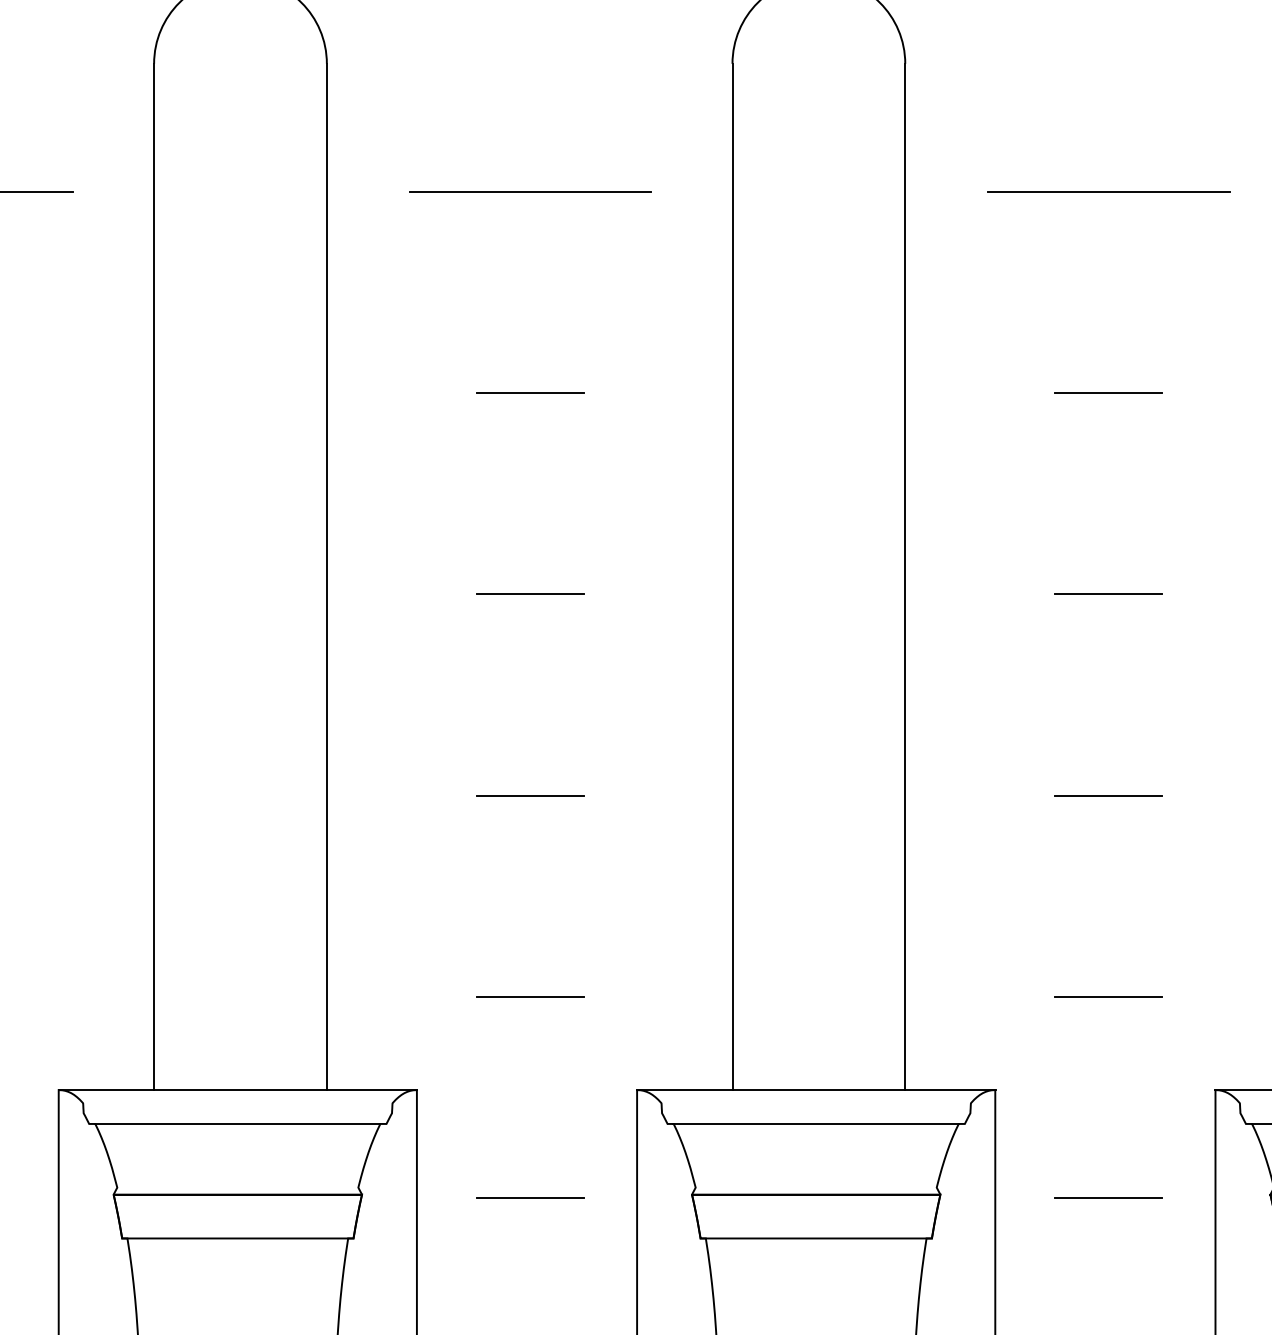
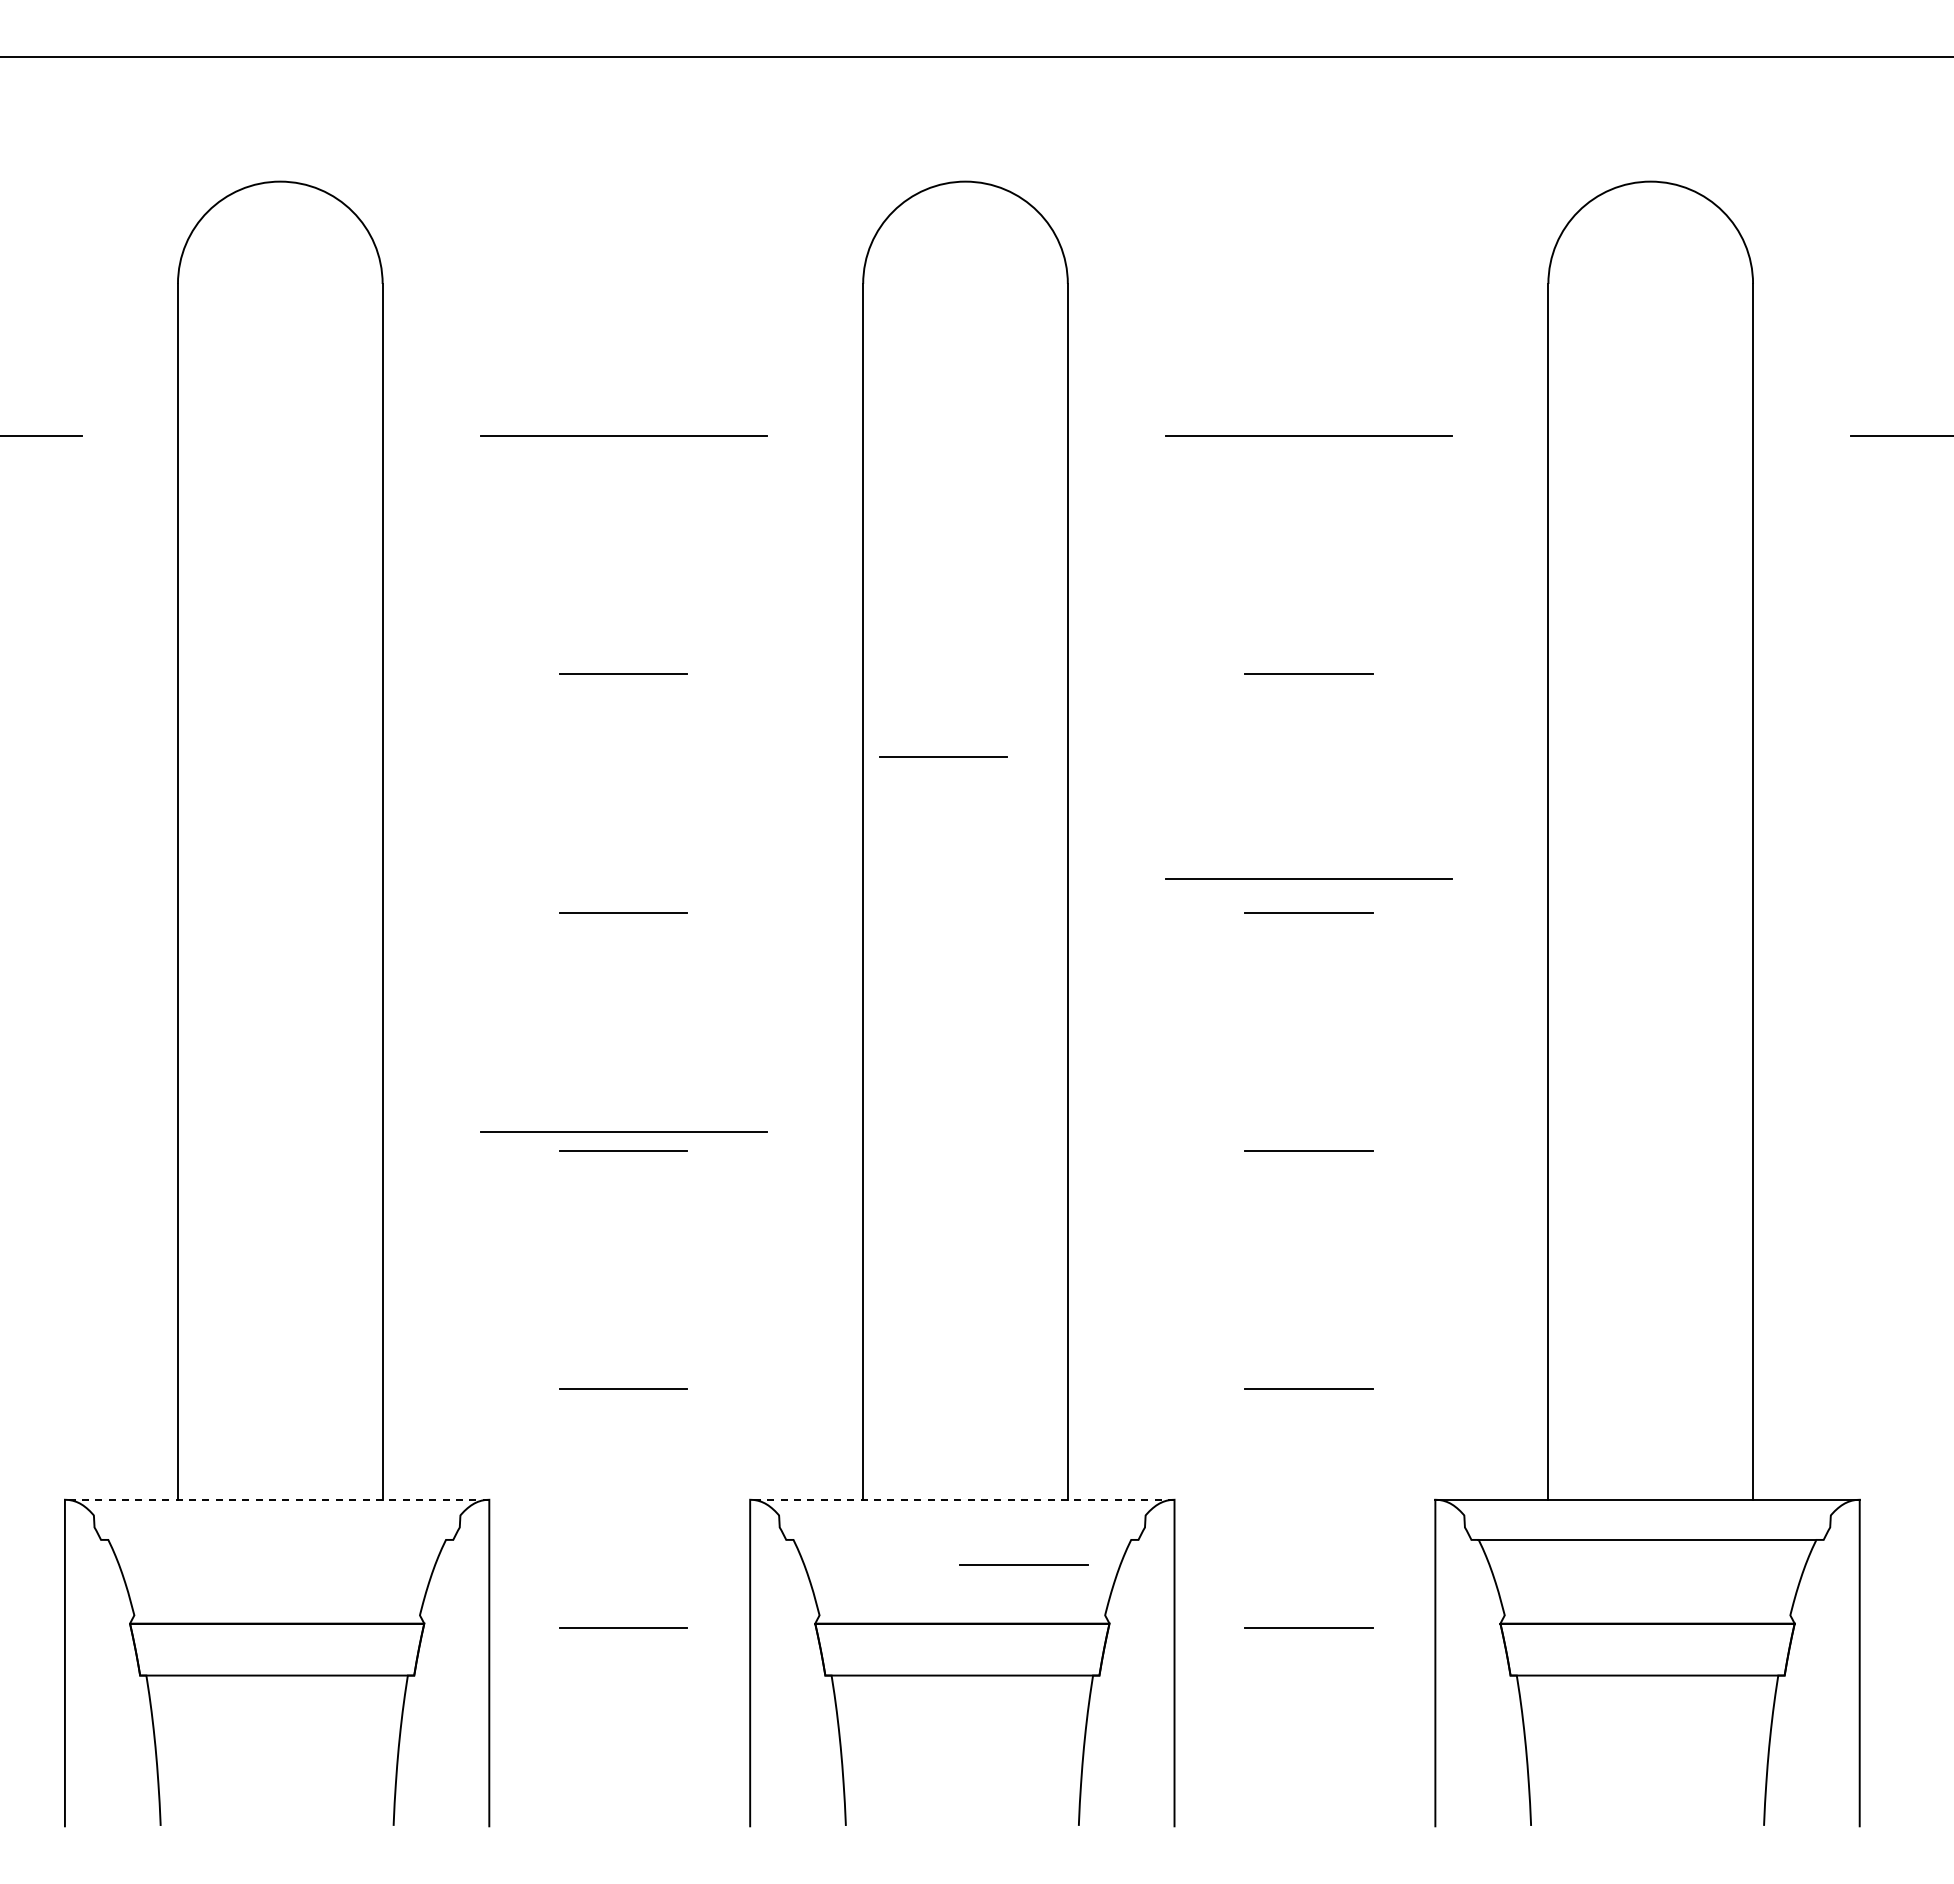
line: (800, 462) -> (943, 756), added
line: (1108, 565) -> (1308, 878), added
line: (530, 779) -> (623, 1131), added
line: (237, 1089) -> (276, 1499), solid -> dashed
line: (816, 1089) -> (962, 1499), solid -> dashed
line: (237, 1123) -> (276, 1539), removed
line: (816, 1123) -> (962, 1539), removed
line: (867, 1144) -> (1023, 1564), added

